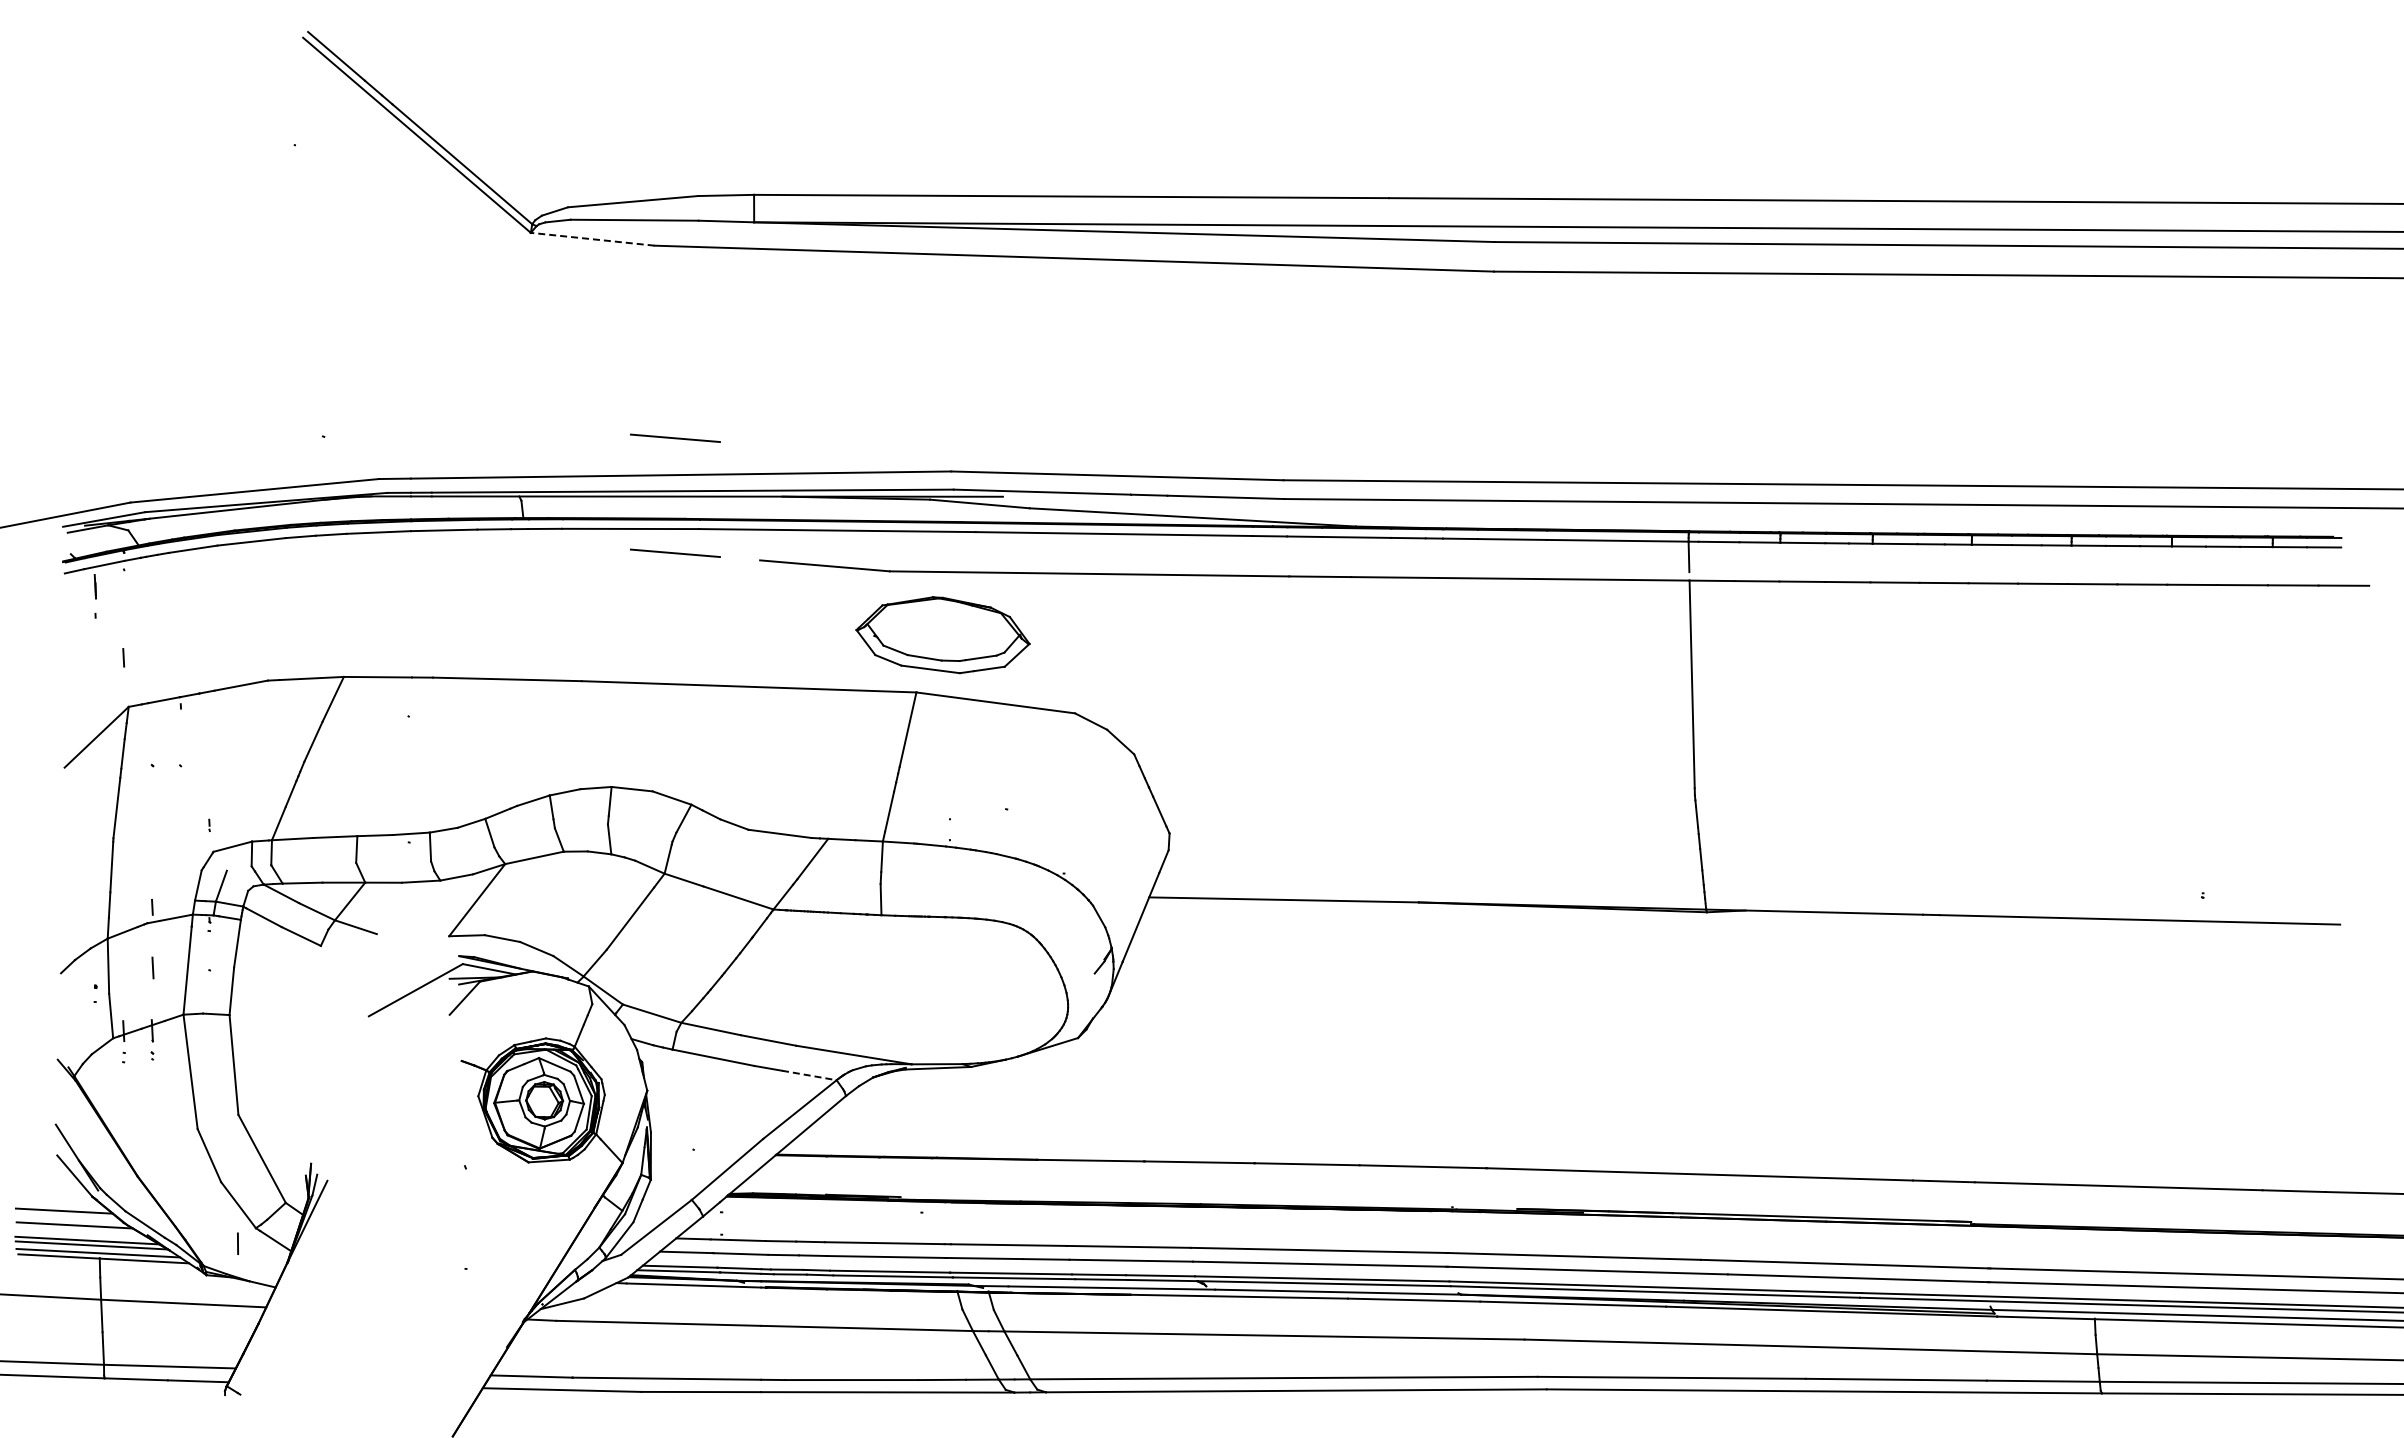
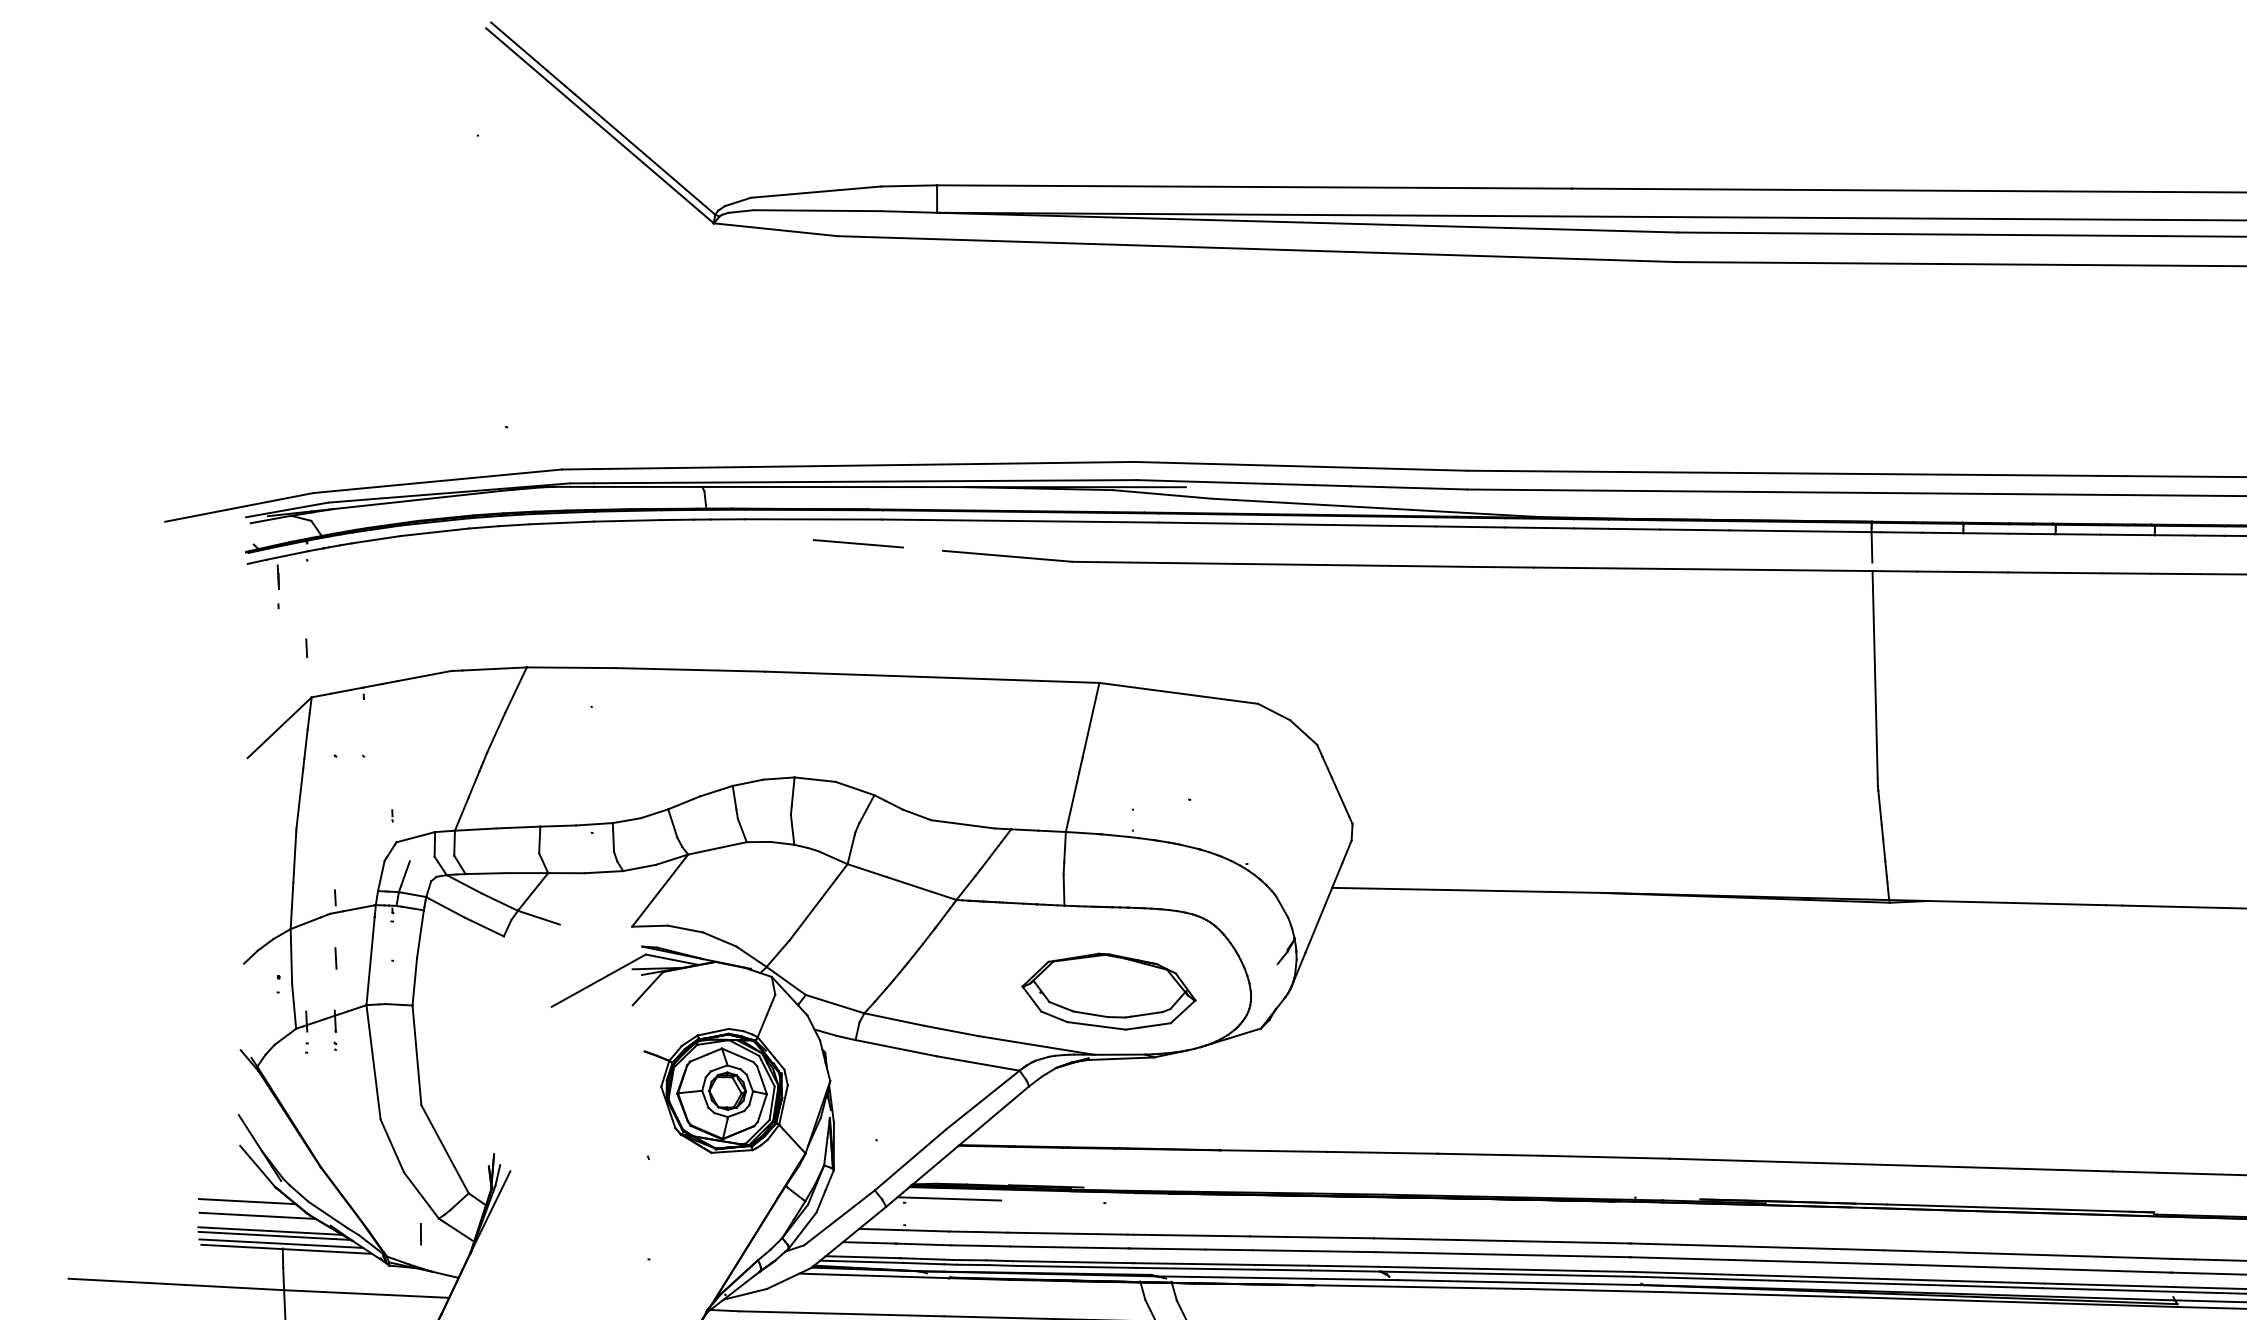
line: (592, 239) -> (775, 229), dashed -> solid
line: (675, 437) -> (858, 427), removed
part: (942, 635) -> (1108, 991), moved
line: (809, 1075) -> (992, 1065), dashed -> solid
line: (766, 1208) -> (949, 1198), added

